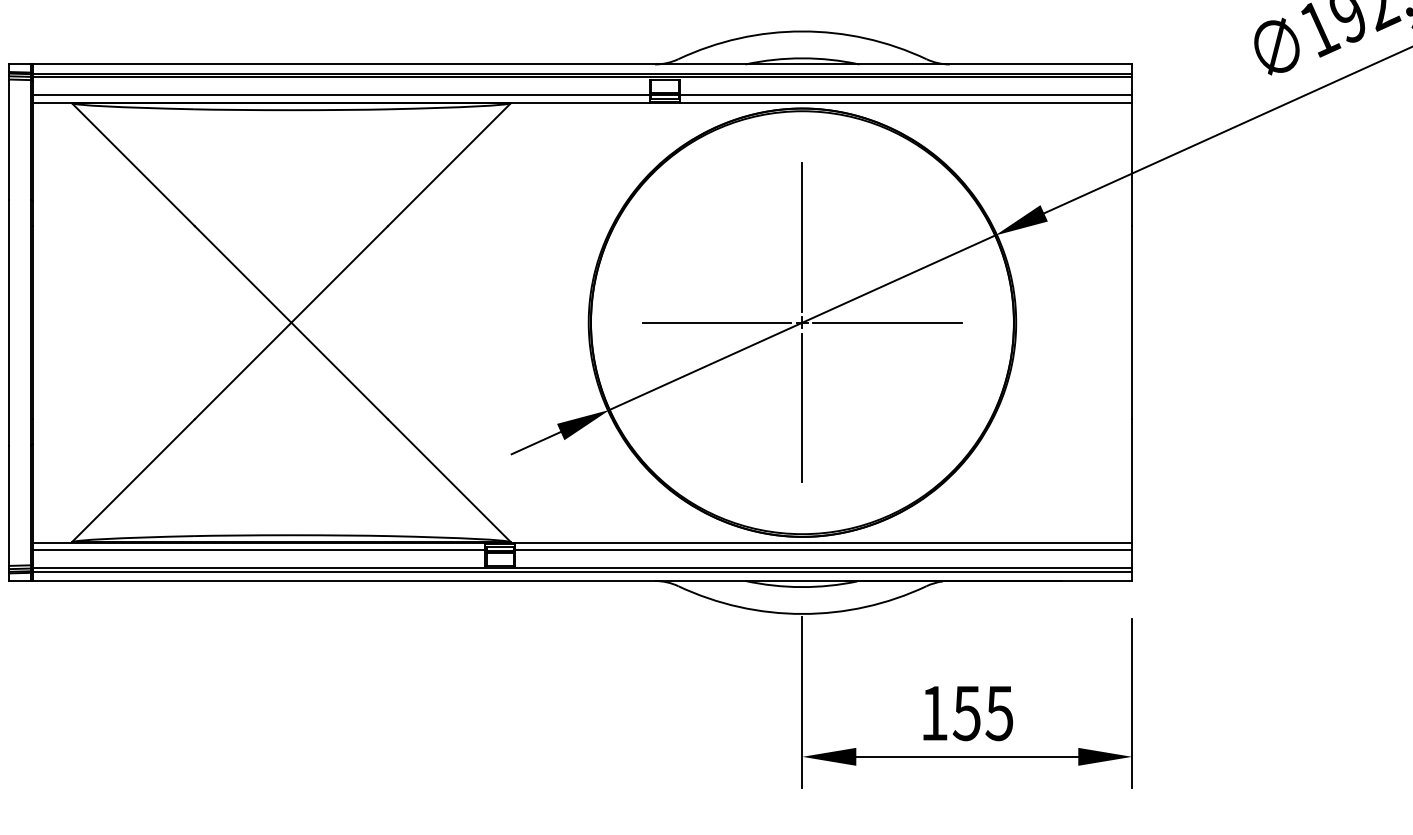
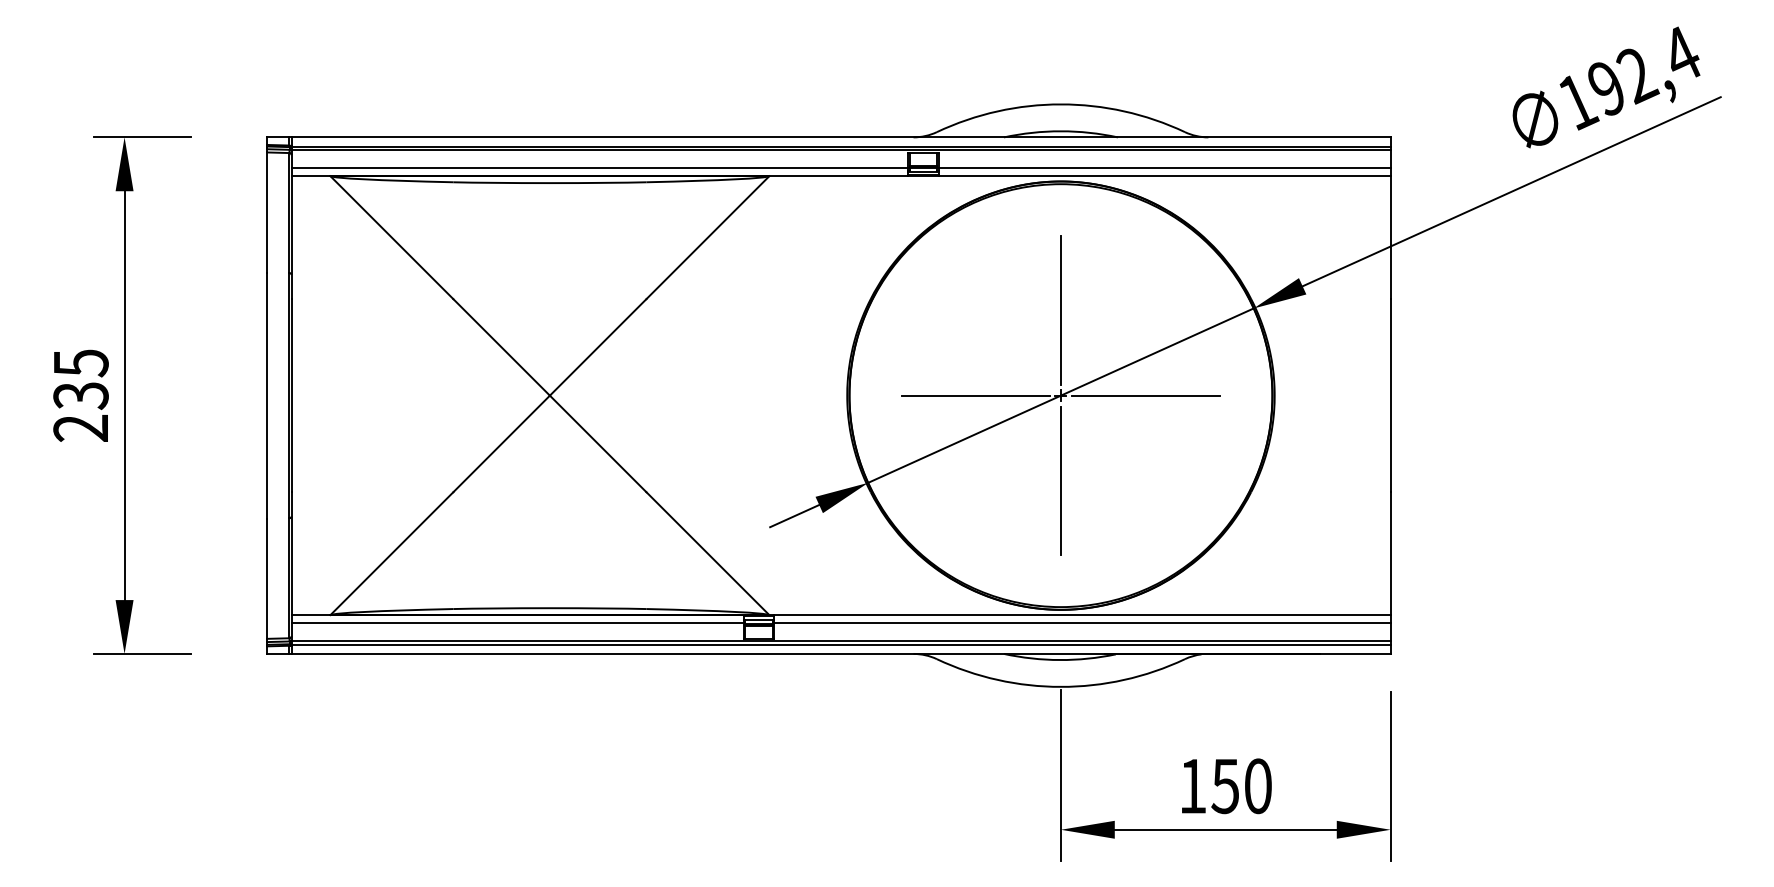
text: (999, 713) -> (1257, 786), 155 -> 150

